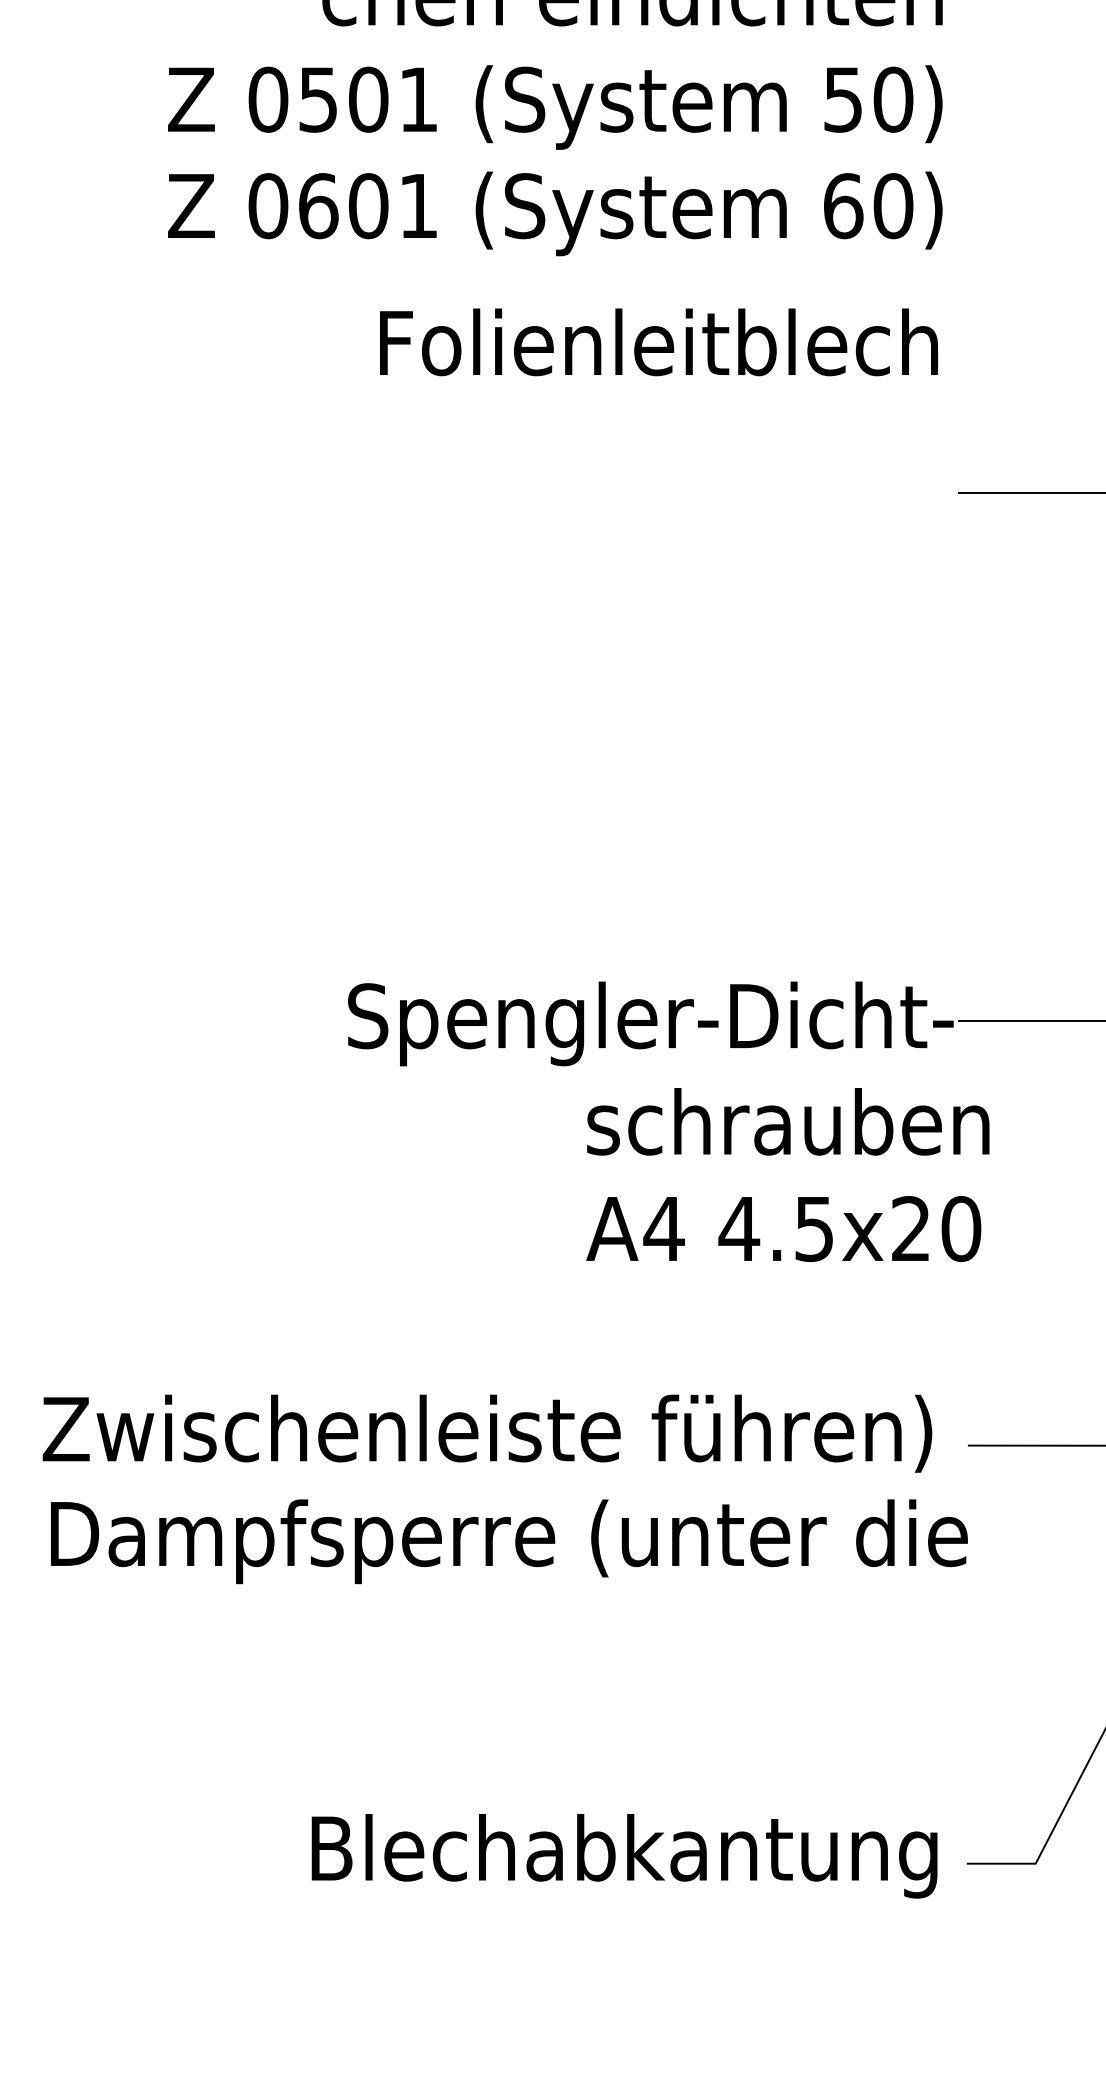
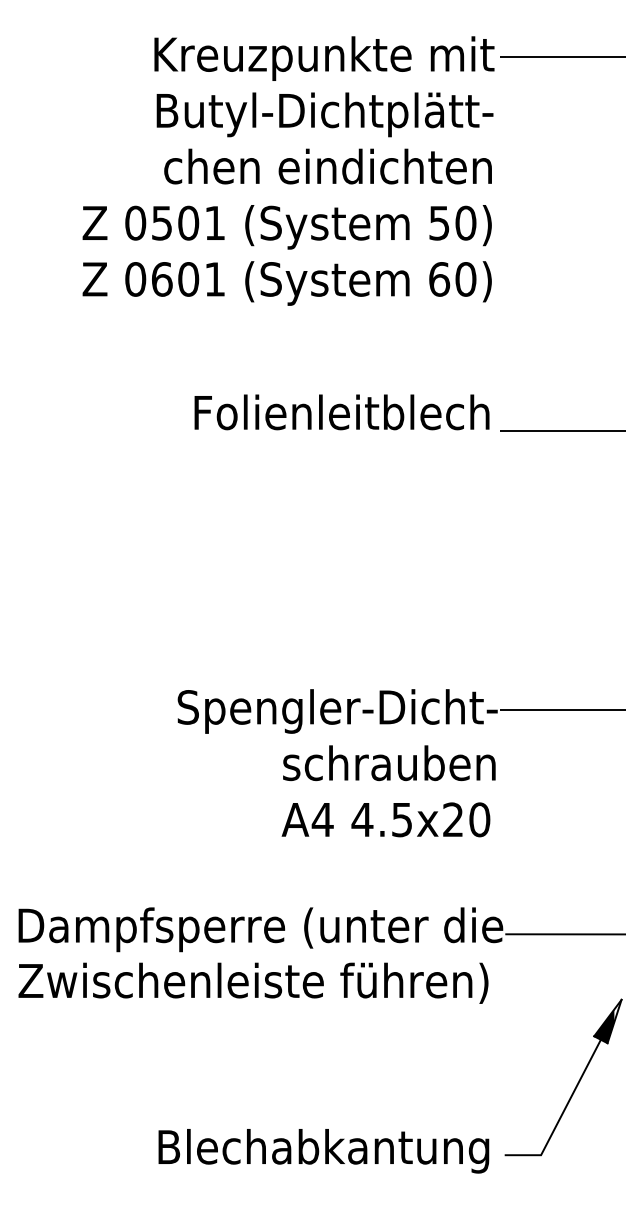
text: (657, 342) -> (341, 412), moved
text: (788, 1122) -> (389, 763), moved
text: (782, 1228) -> (385, 819), moved
text: (502, 1436) -> (259, 929), Zwischenleiste führen) -> Dampfsperre (unter die
text: (506, 1540) -> (261, 984), Dampfsperre (unter die -> Zwischenleiste führen)

